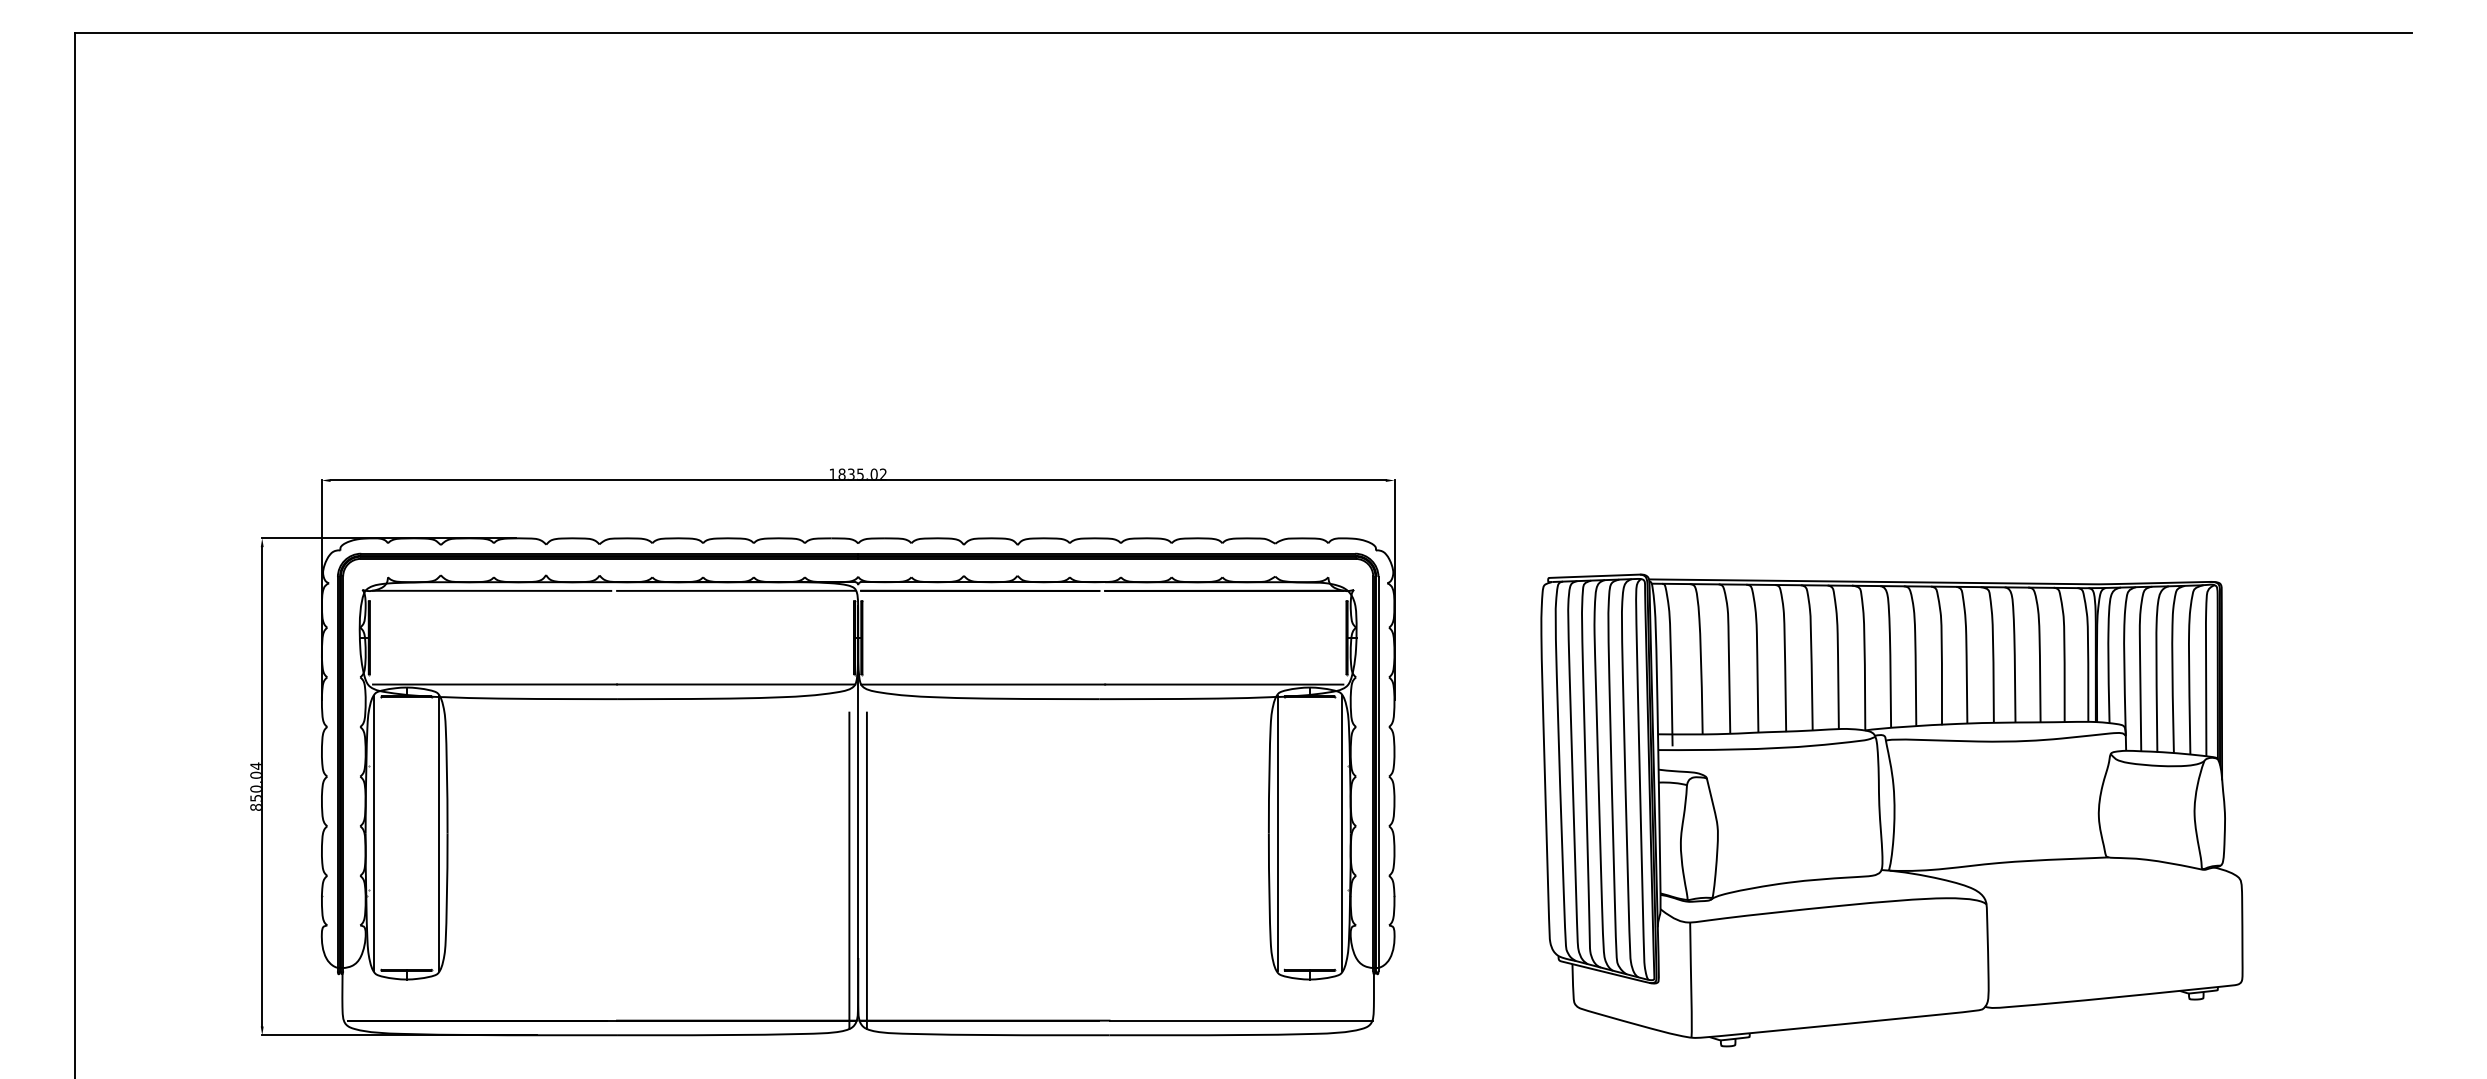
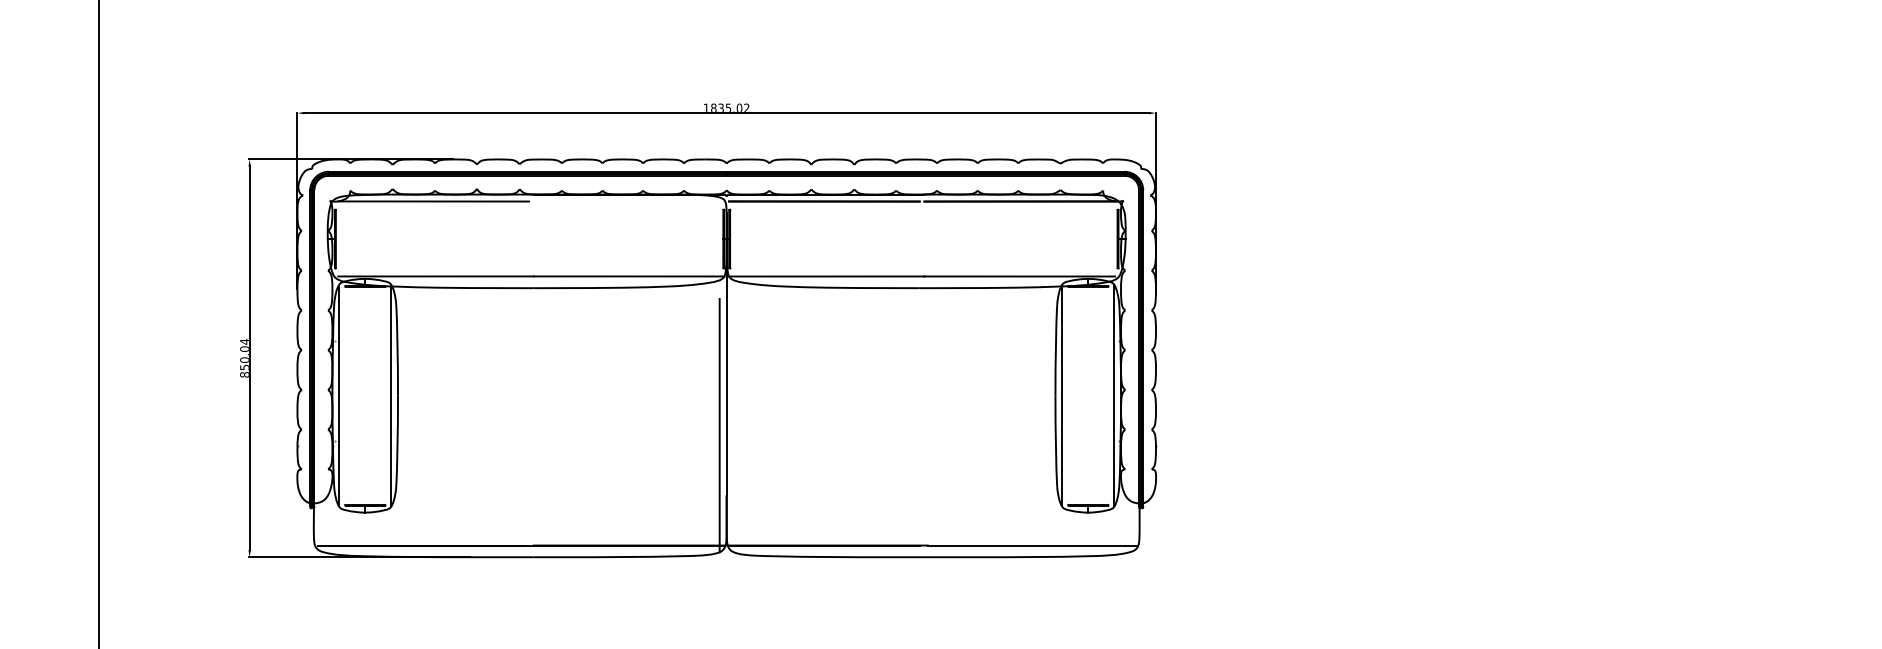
line: (736, 590) -> (629, 201), removed
part: (1891, 810) -> (1553, 377), removed
line: (866, 870) -> (733, 425), removed

